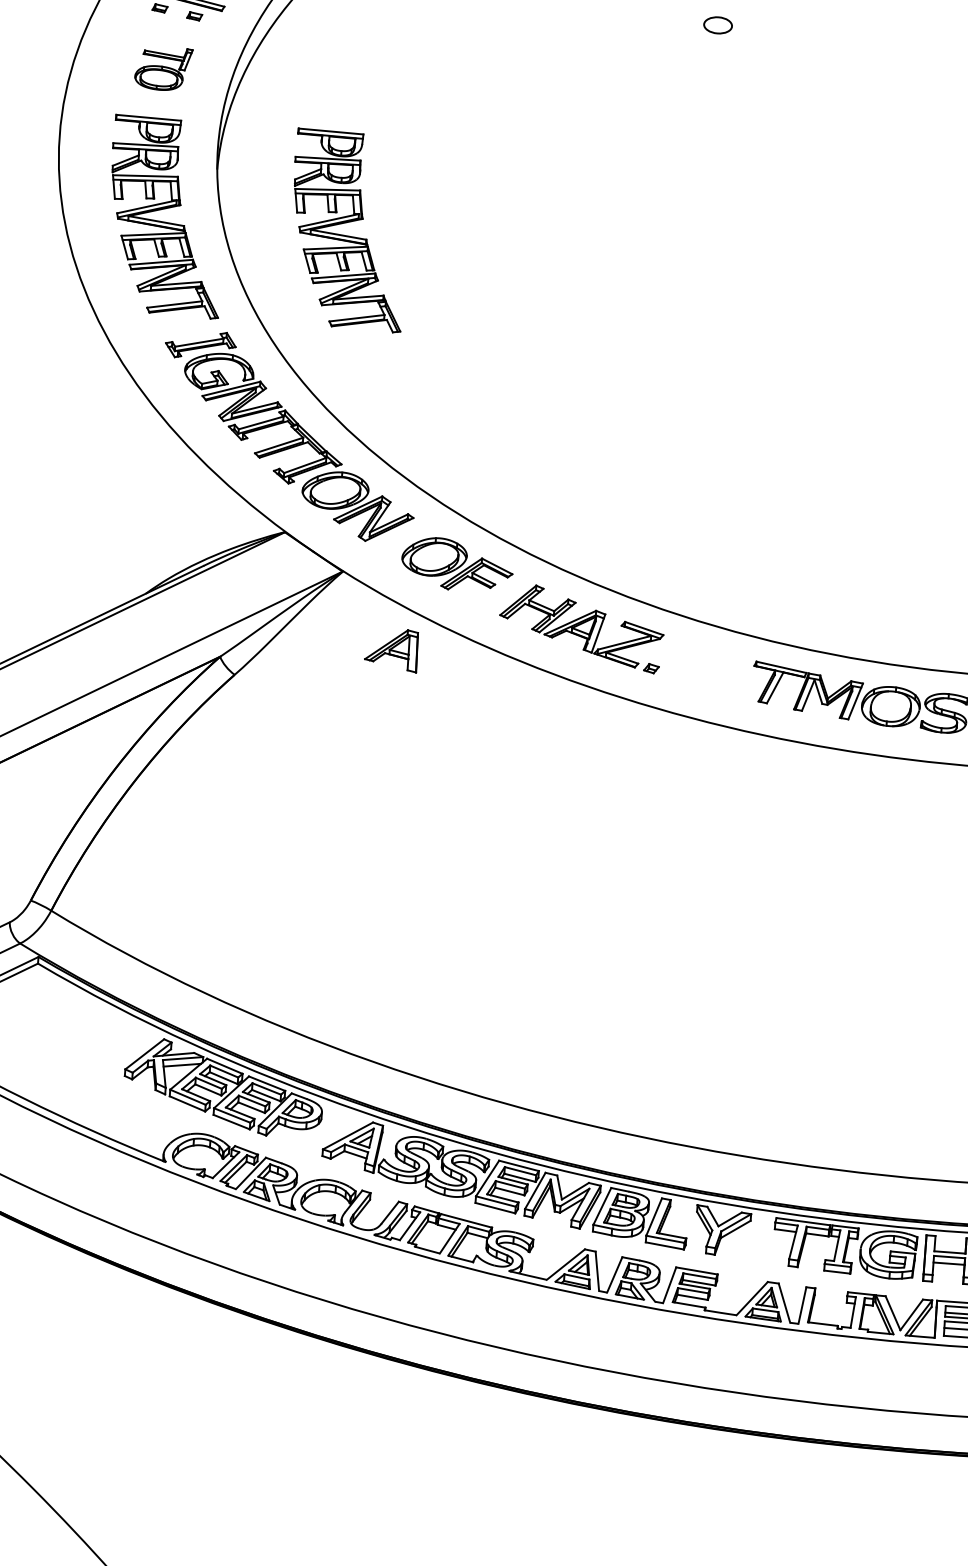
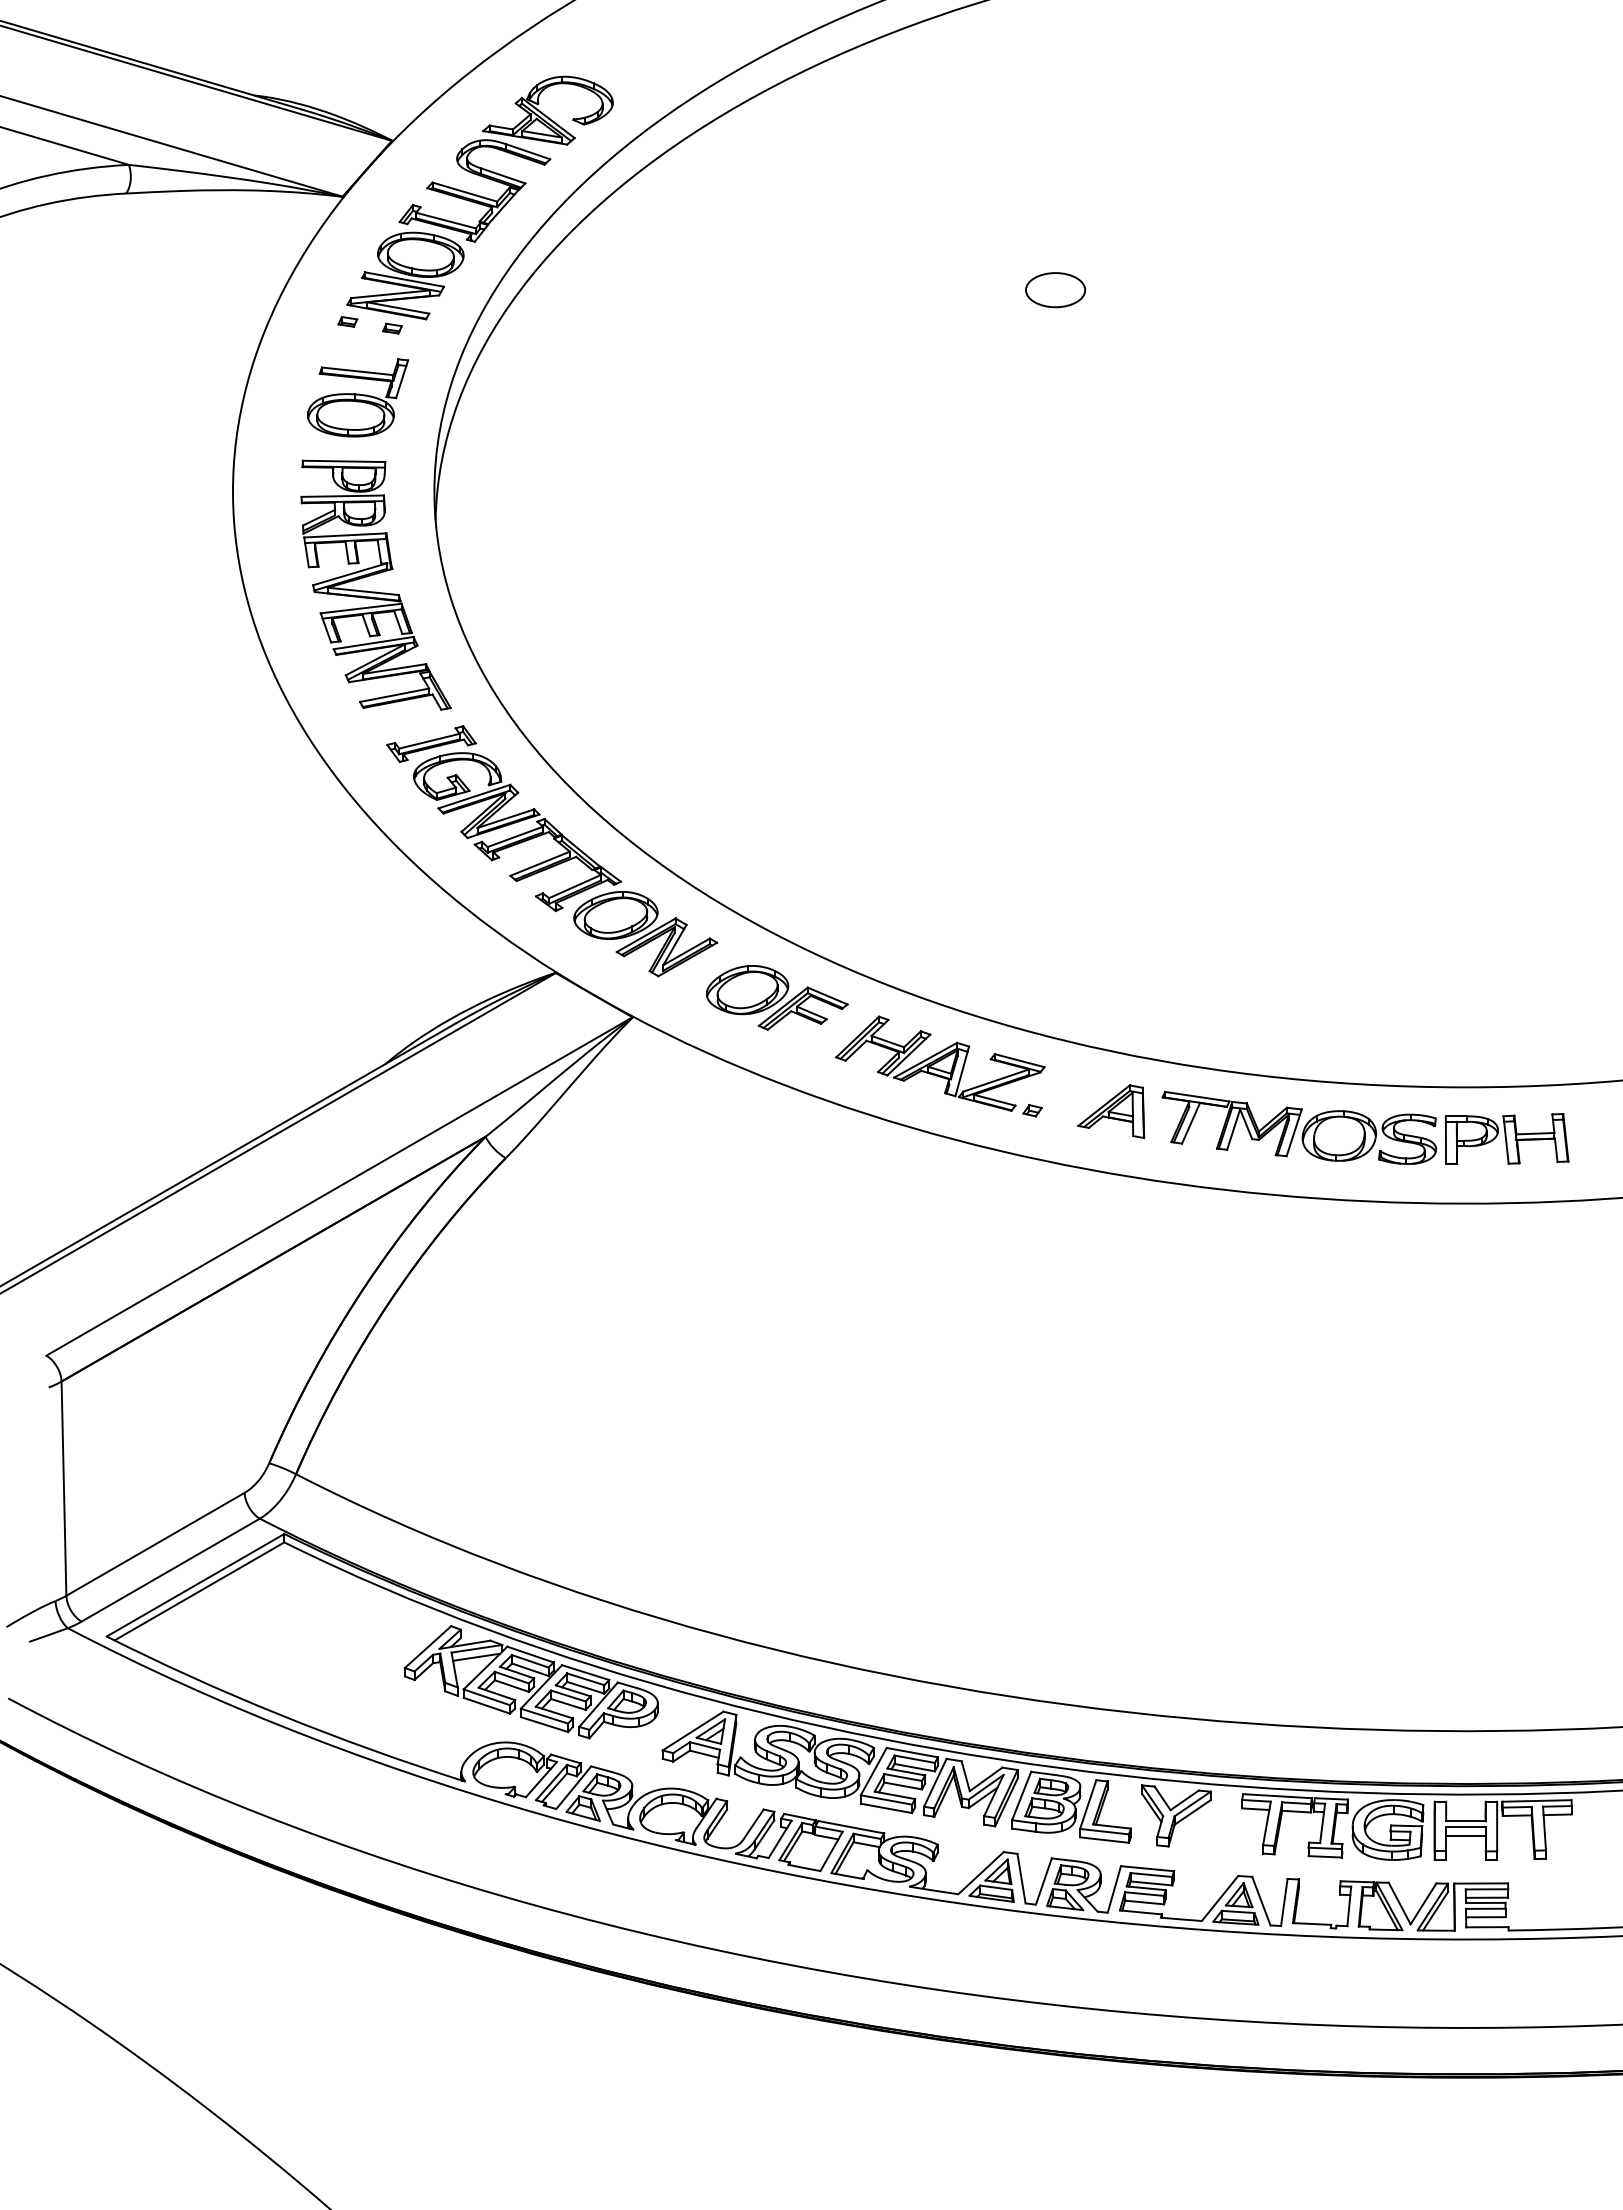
part: (717, 25) -> (1055, 290), size x1.67
part: (163, 68) -> (358, 397), size x1.43
part: (348, 235) -> (607, 591), removed
part: (392, 649) -> (1111, 1111), moved

